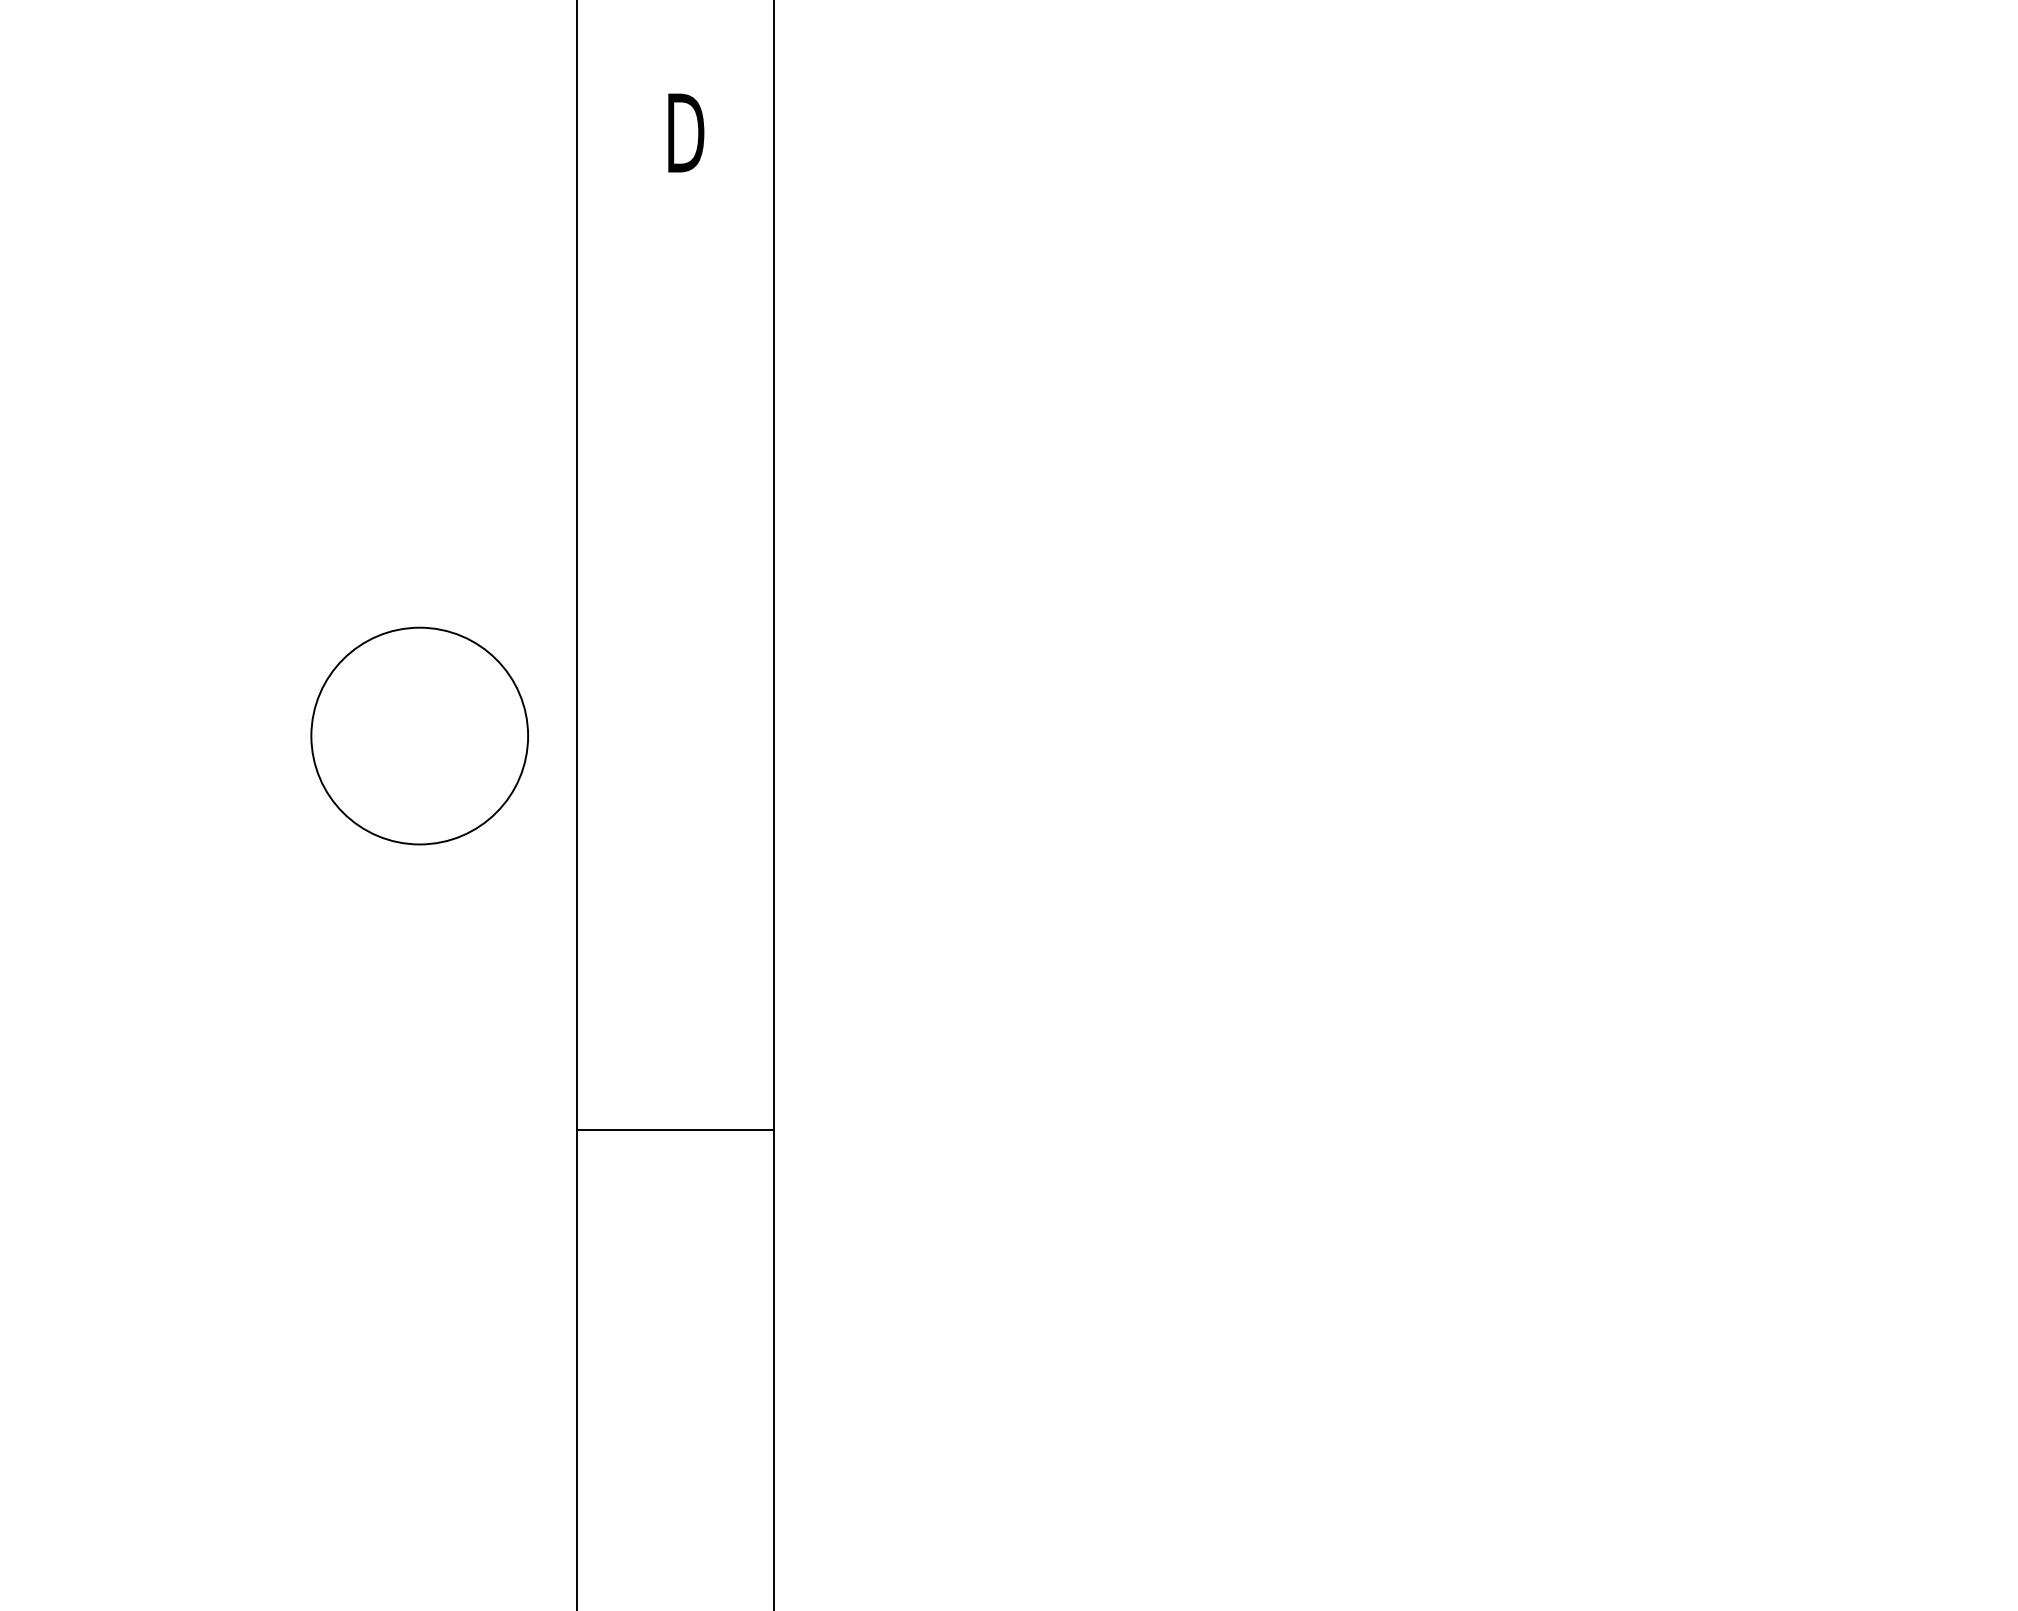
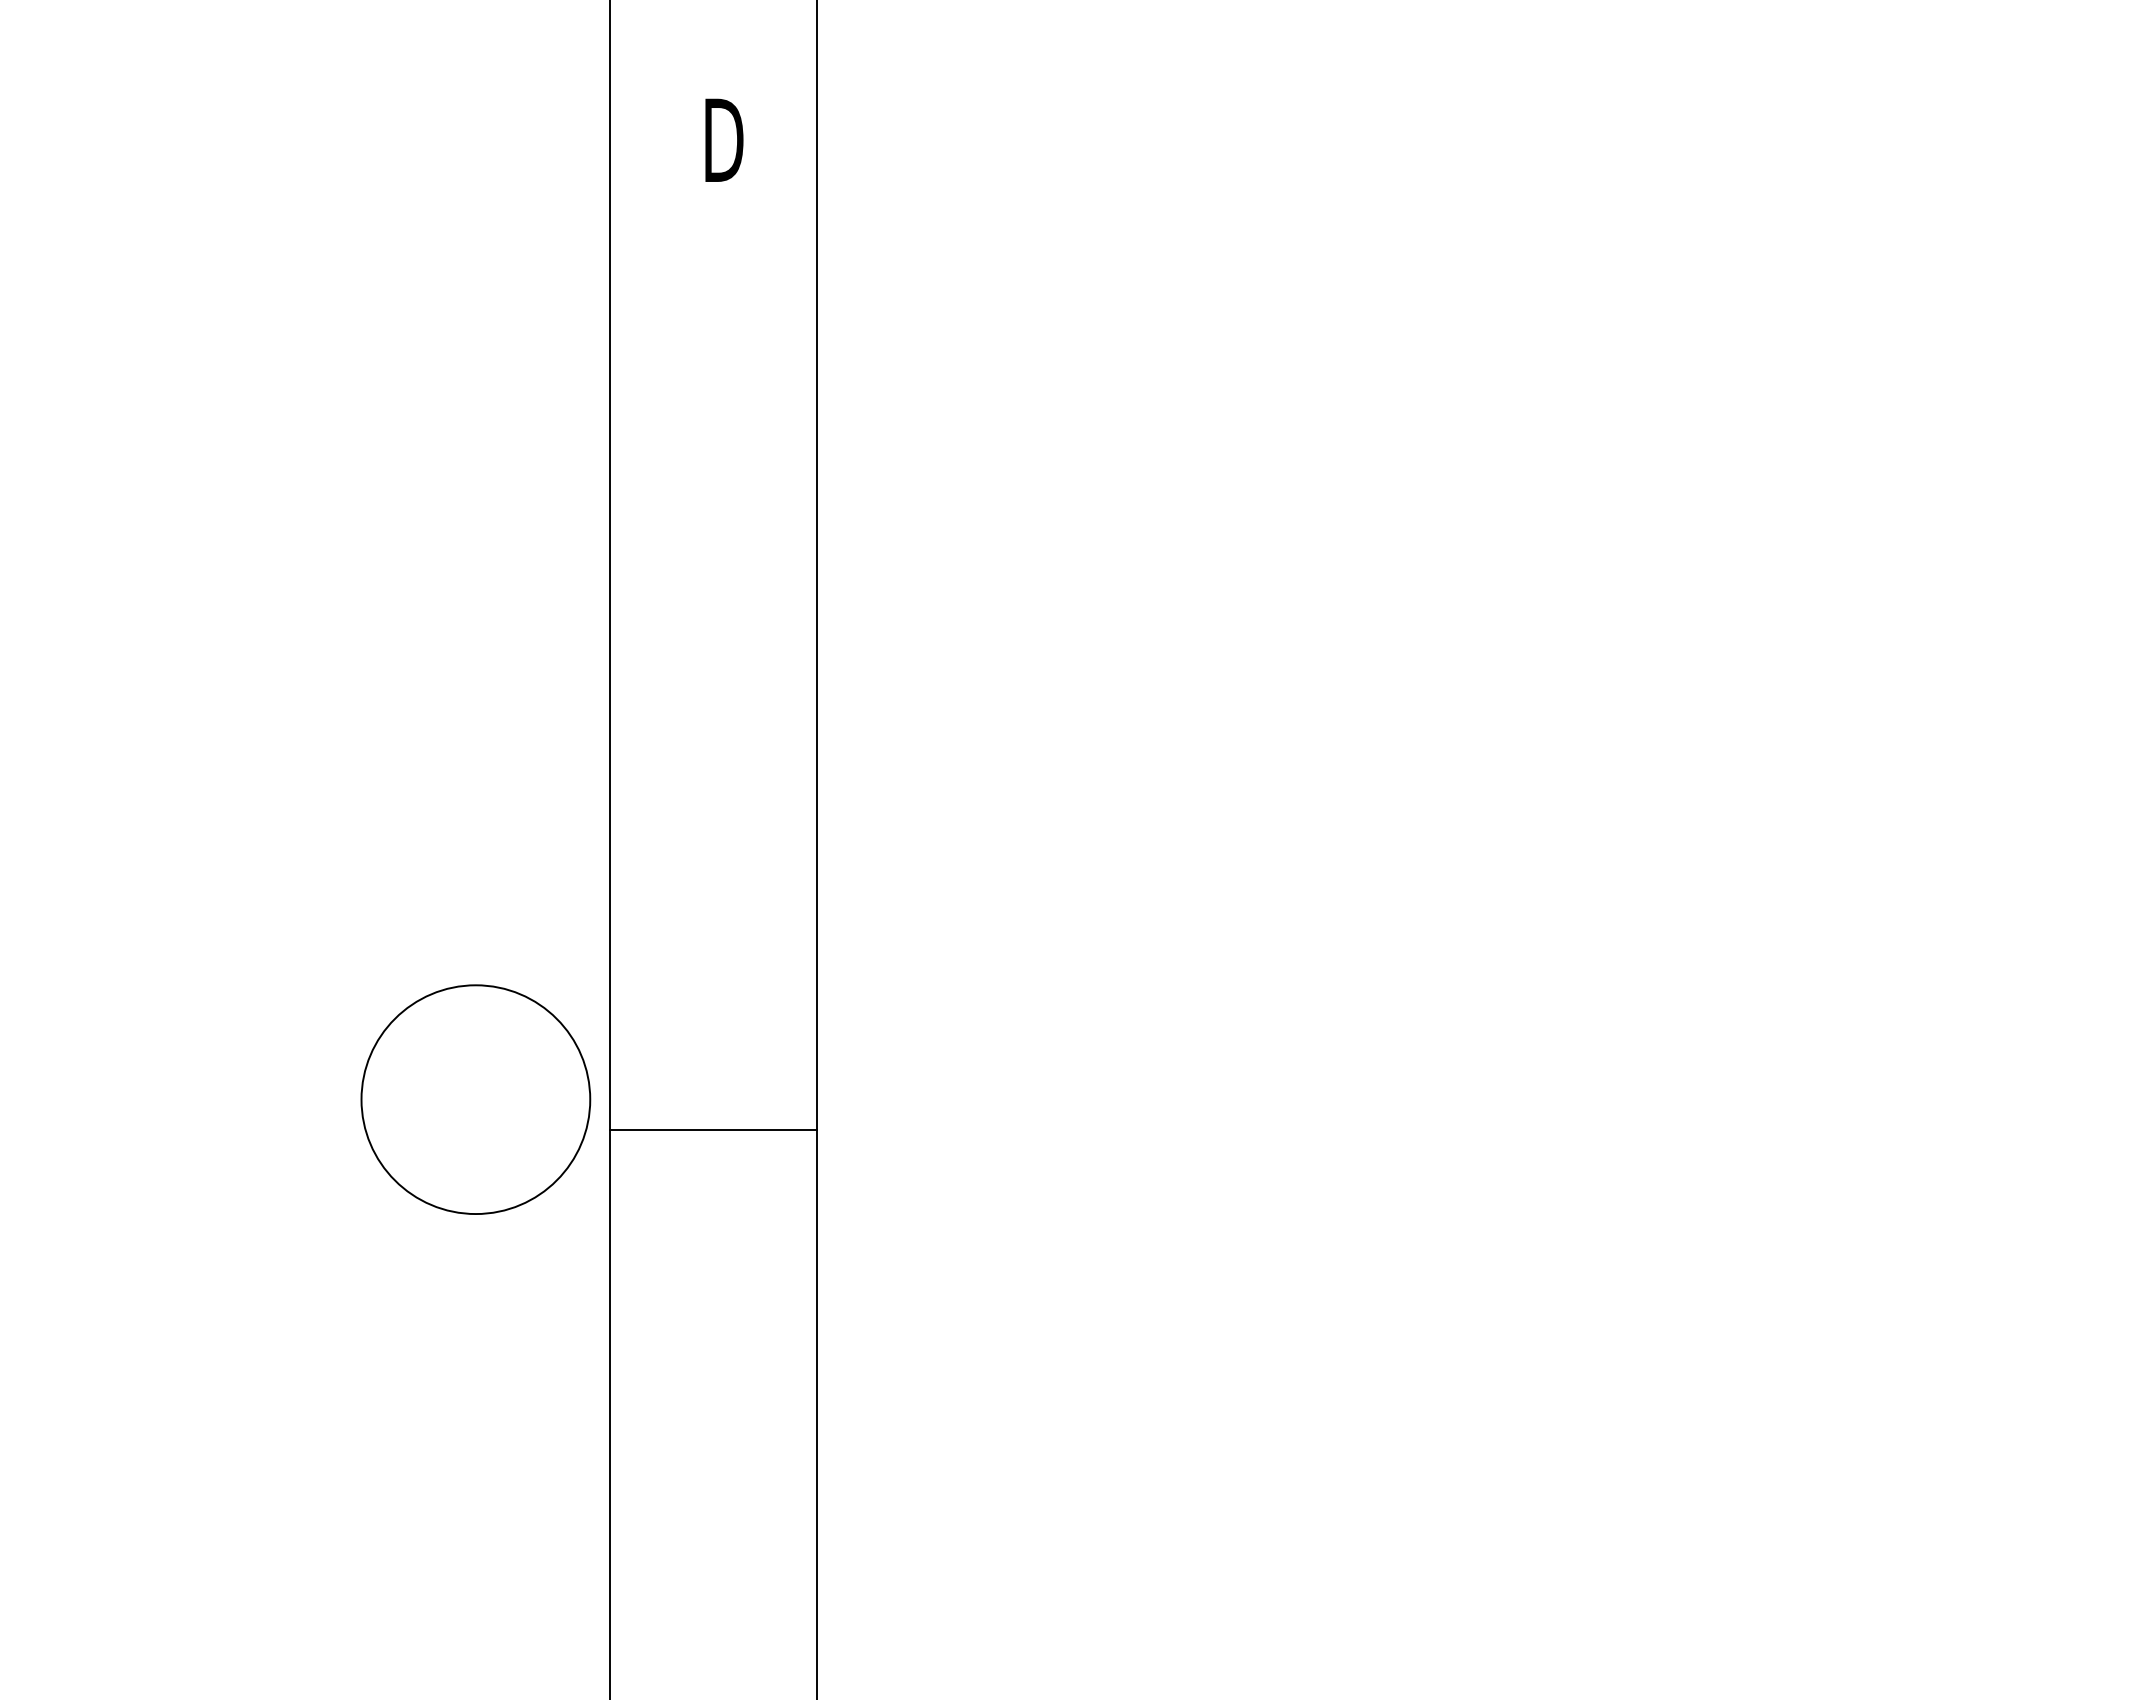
circle: (419, 735) -> (475, 1099), moved
line: (675, 1130) -> (713, 1130), moved

